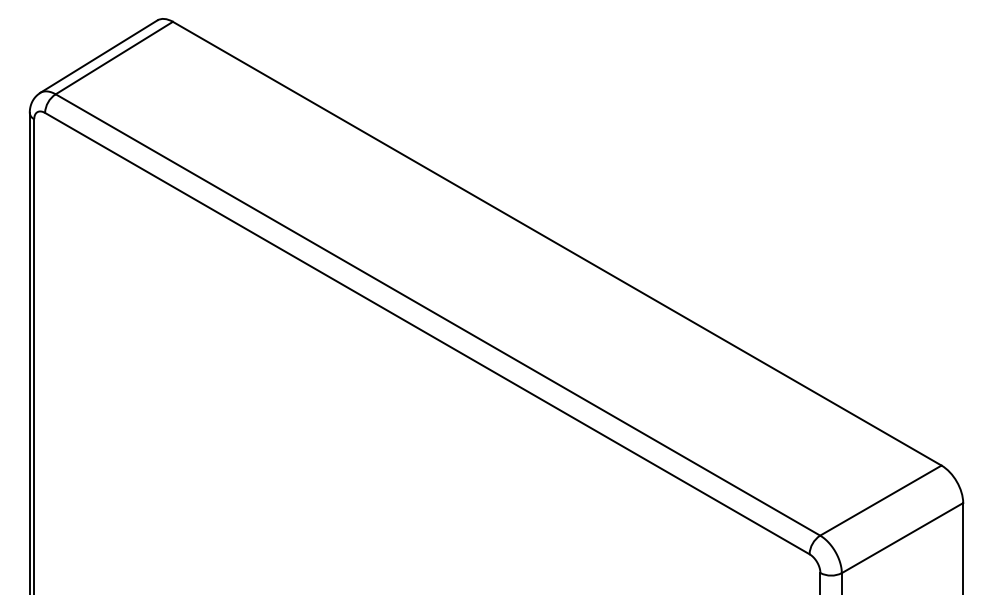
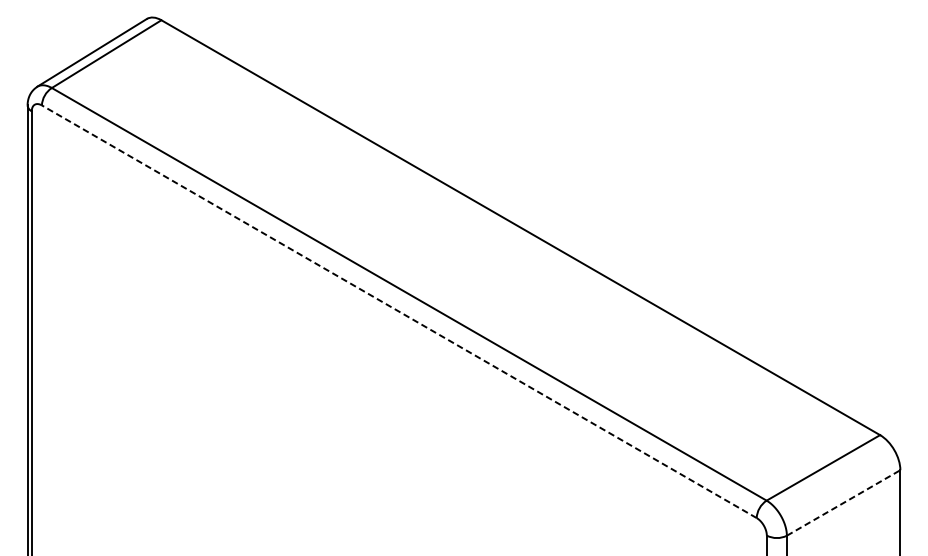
line: (426, 333) -> (398, 311), solid -> dashed
line: (902, 537) -> (843, 502), solid -> dashed

